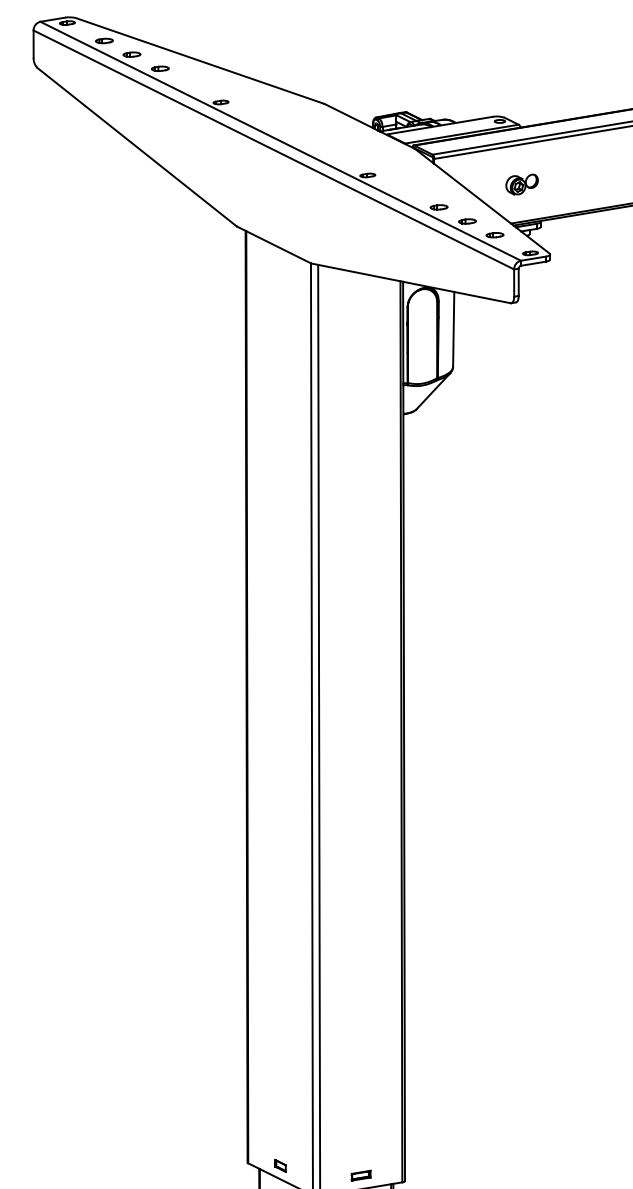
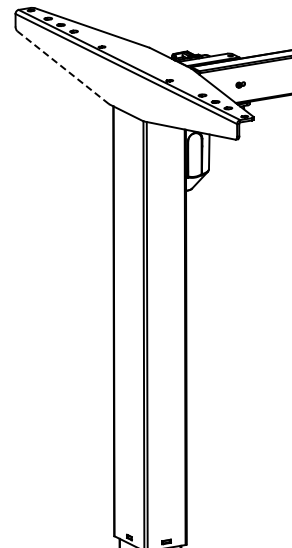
line: (137, 146) -> (63, 67), solid -> dashed
part: (521, 183) -> (240, 84), size x0.6

